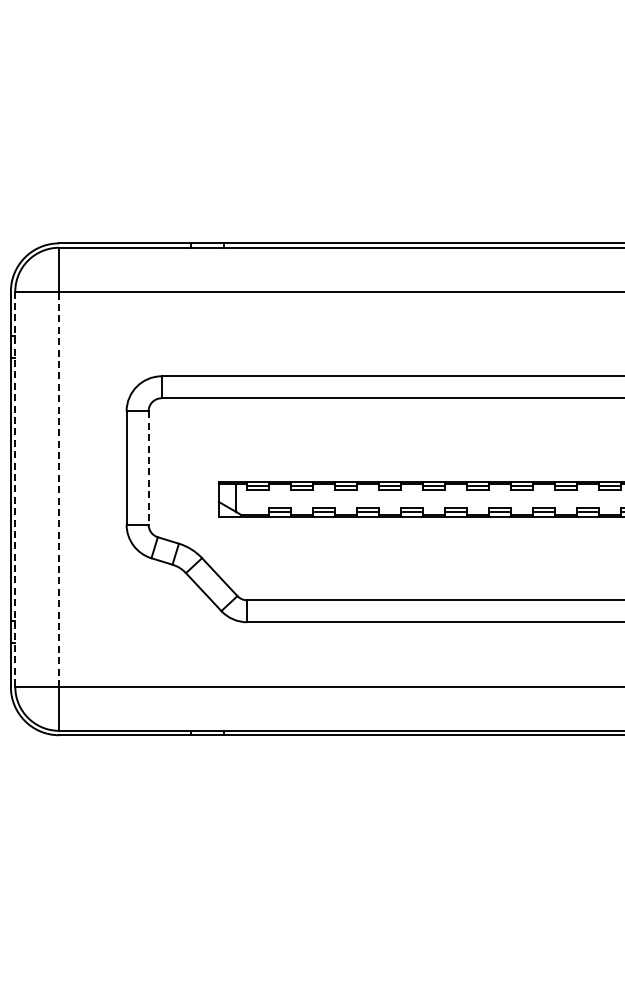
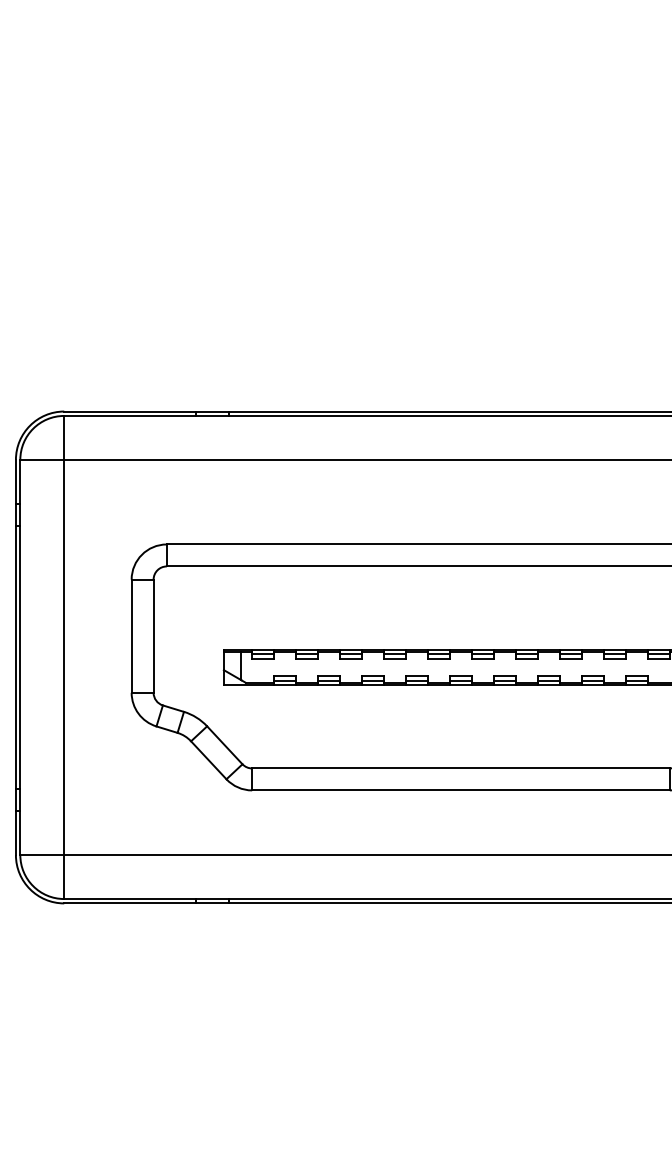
line: (148, 468) -> (153, 636), dashed -> solid
line: (15, 489) -> (20, 657), dashed -> solid
line: (59, 489) -> (64, 657), dashed -> solid

